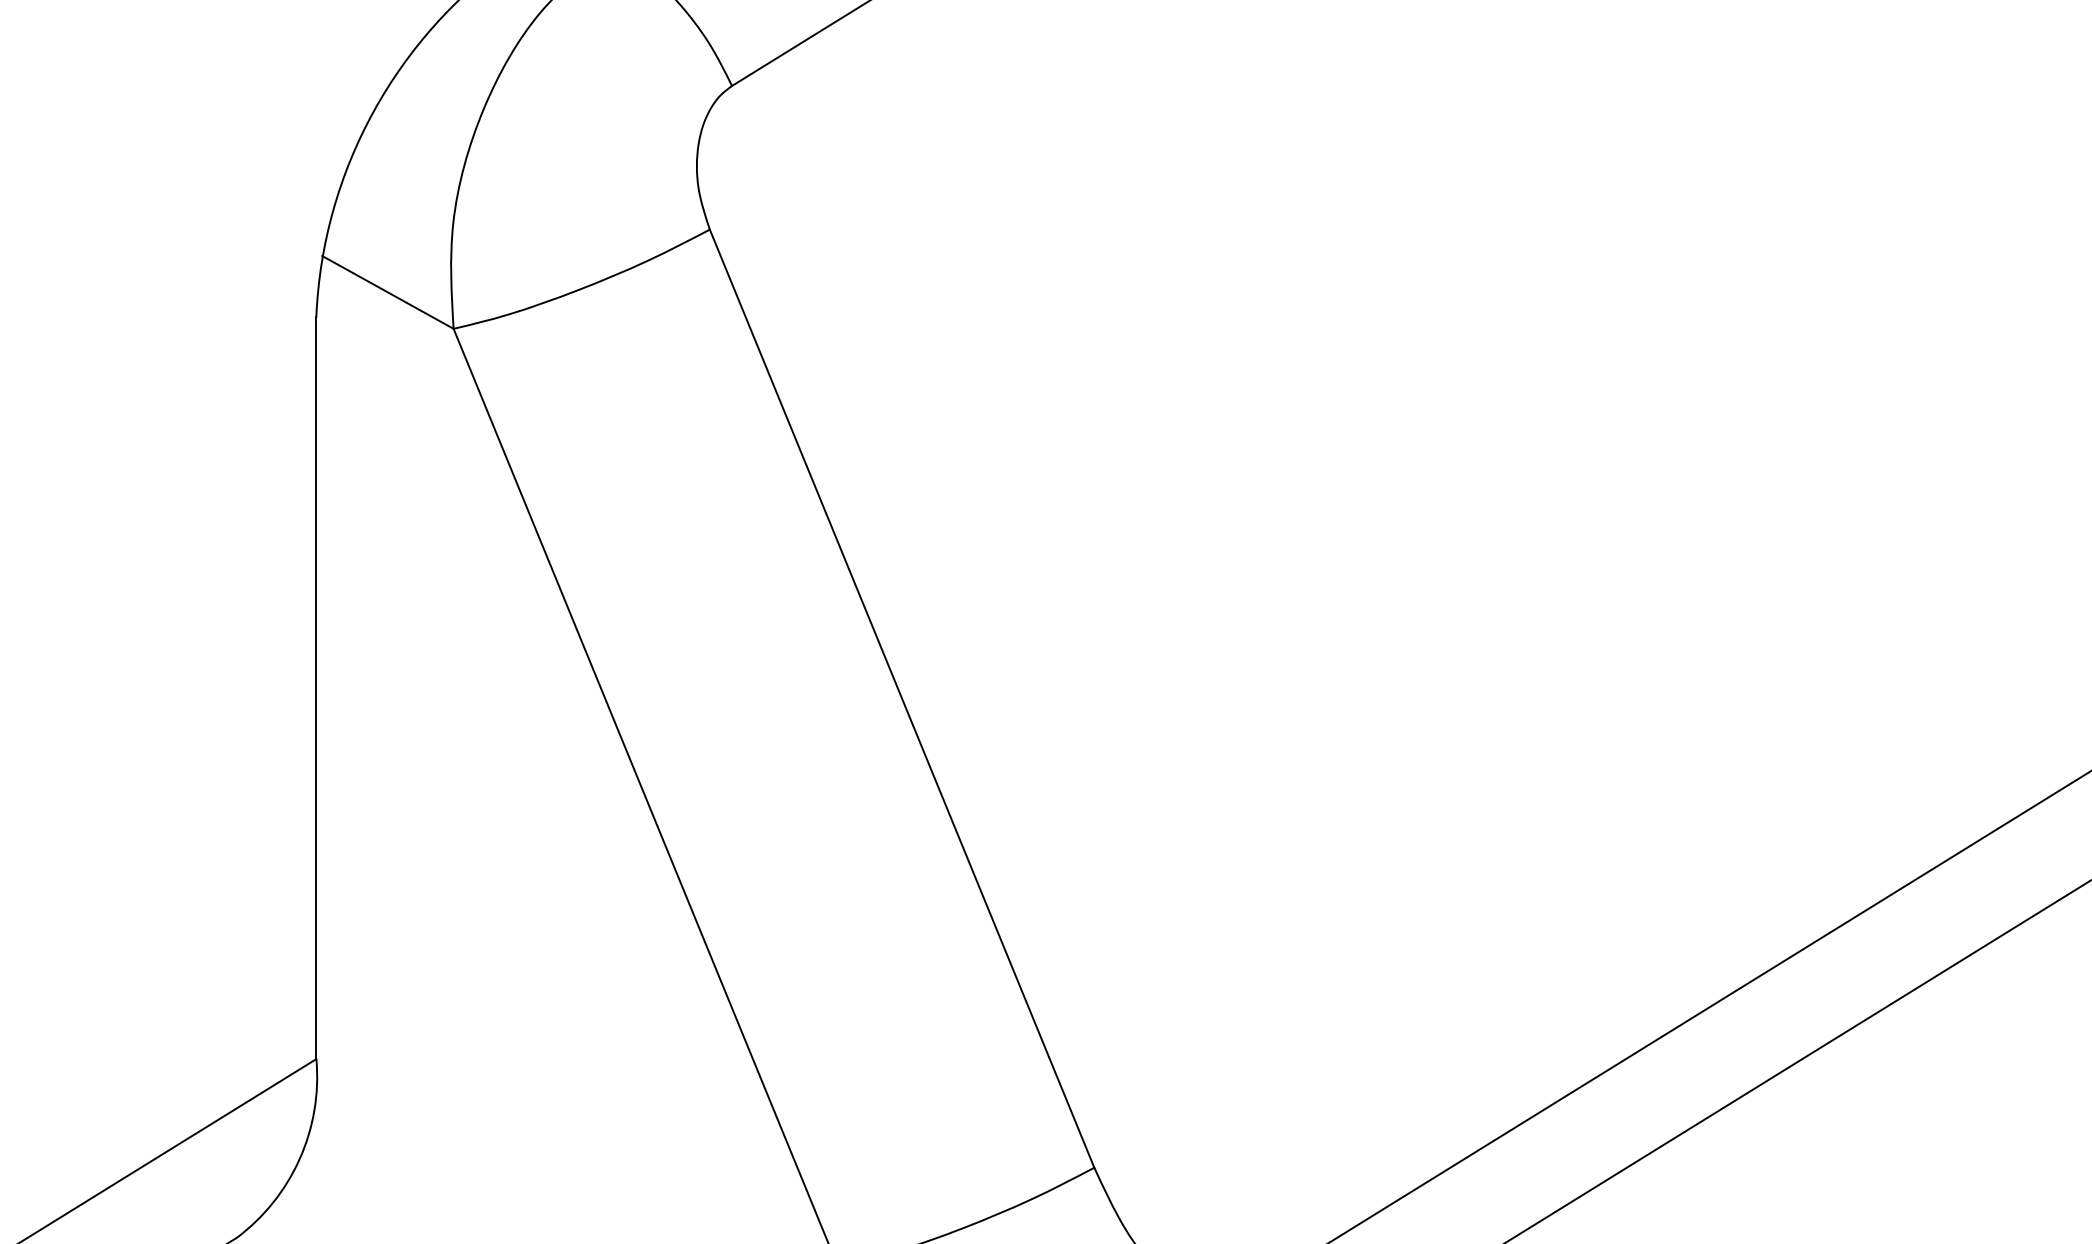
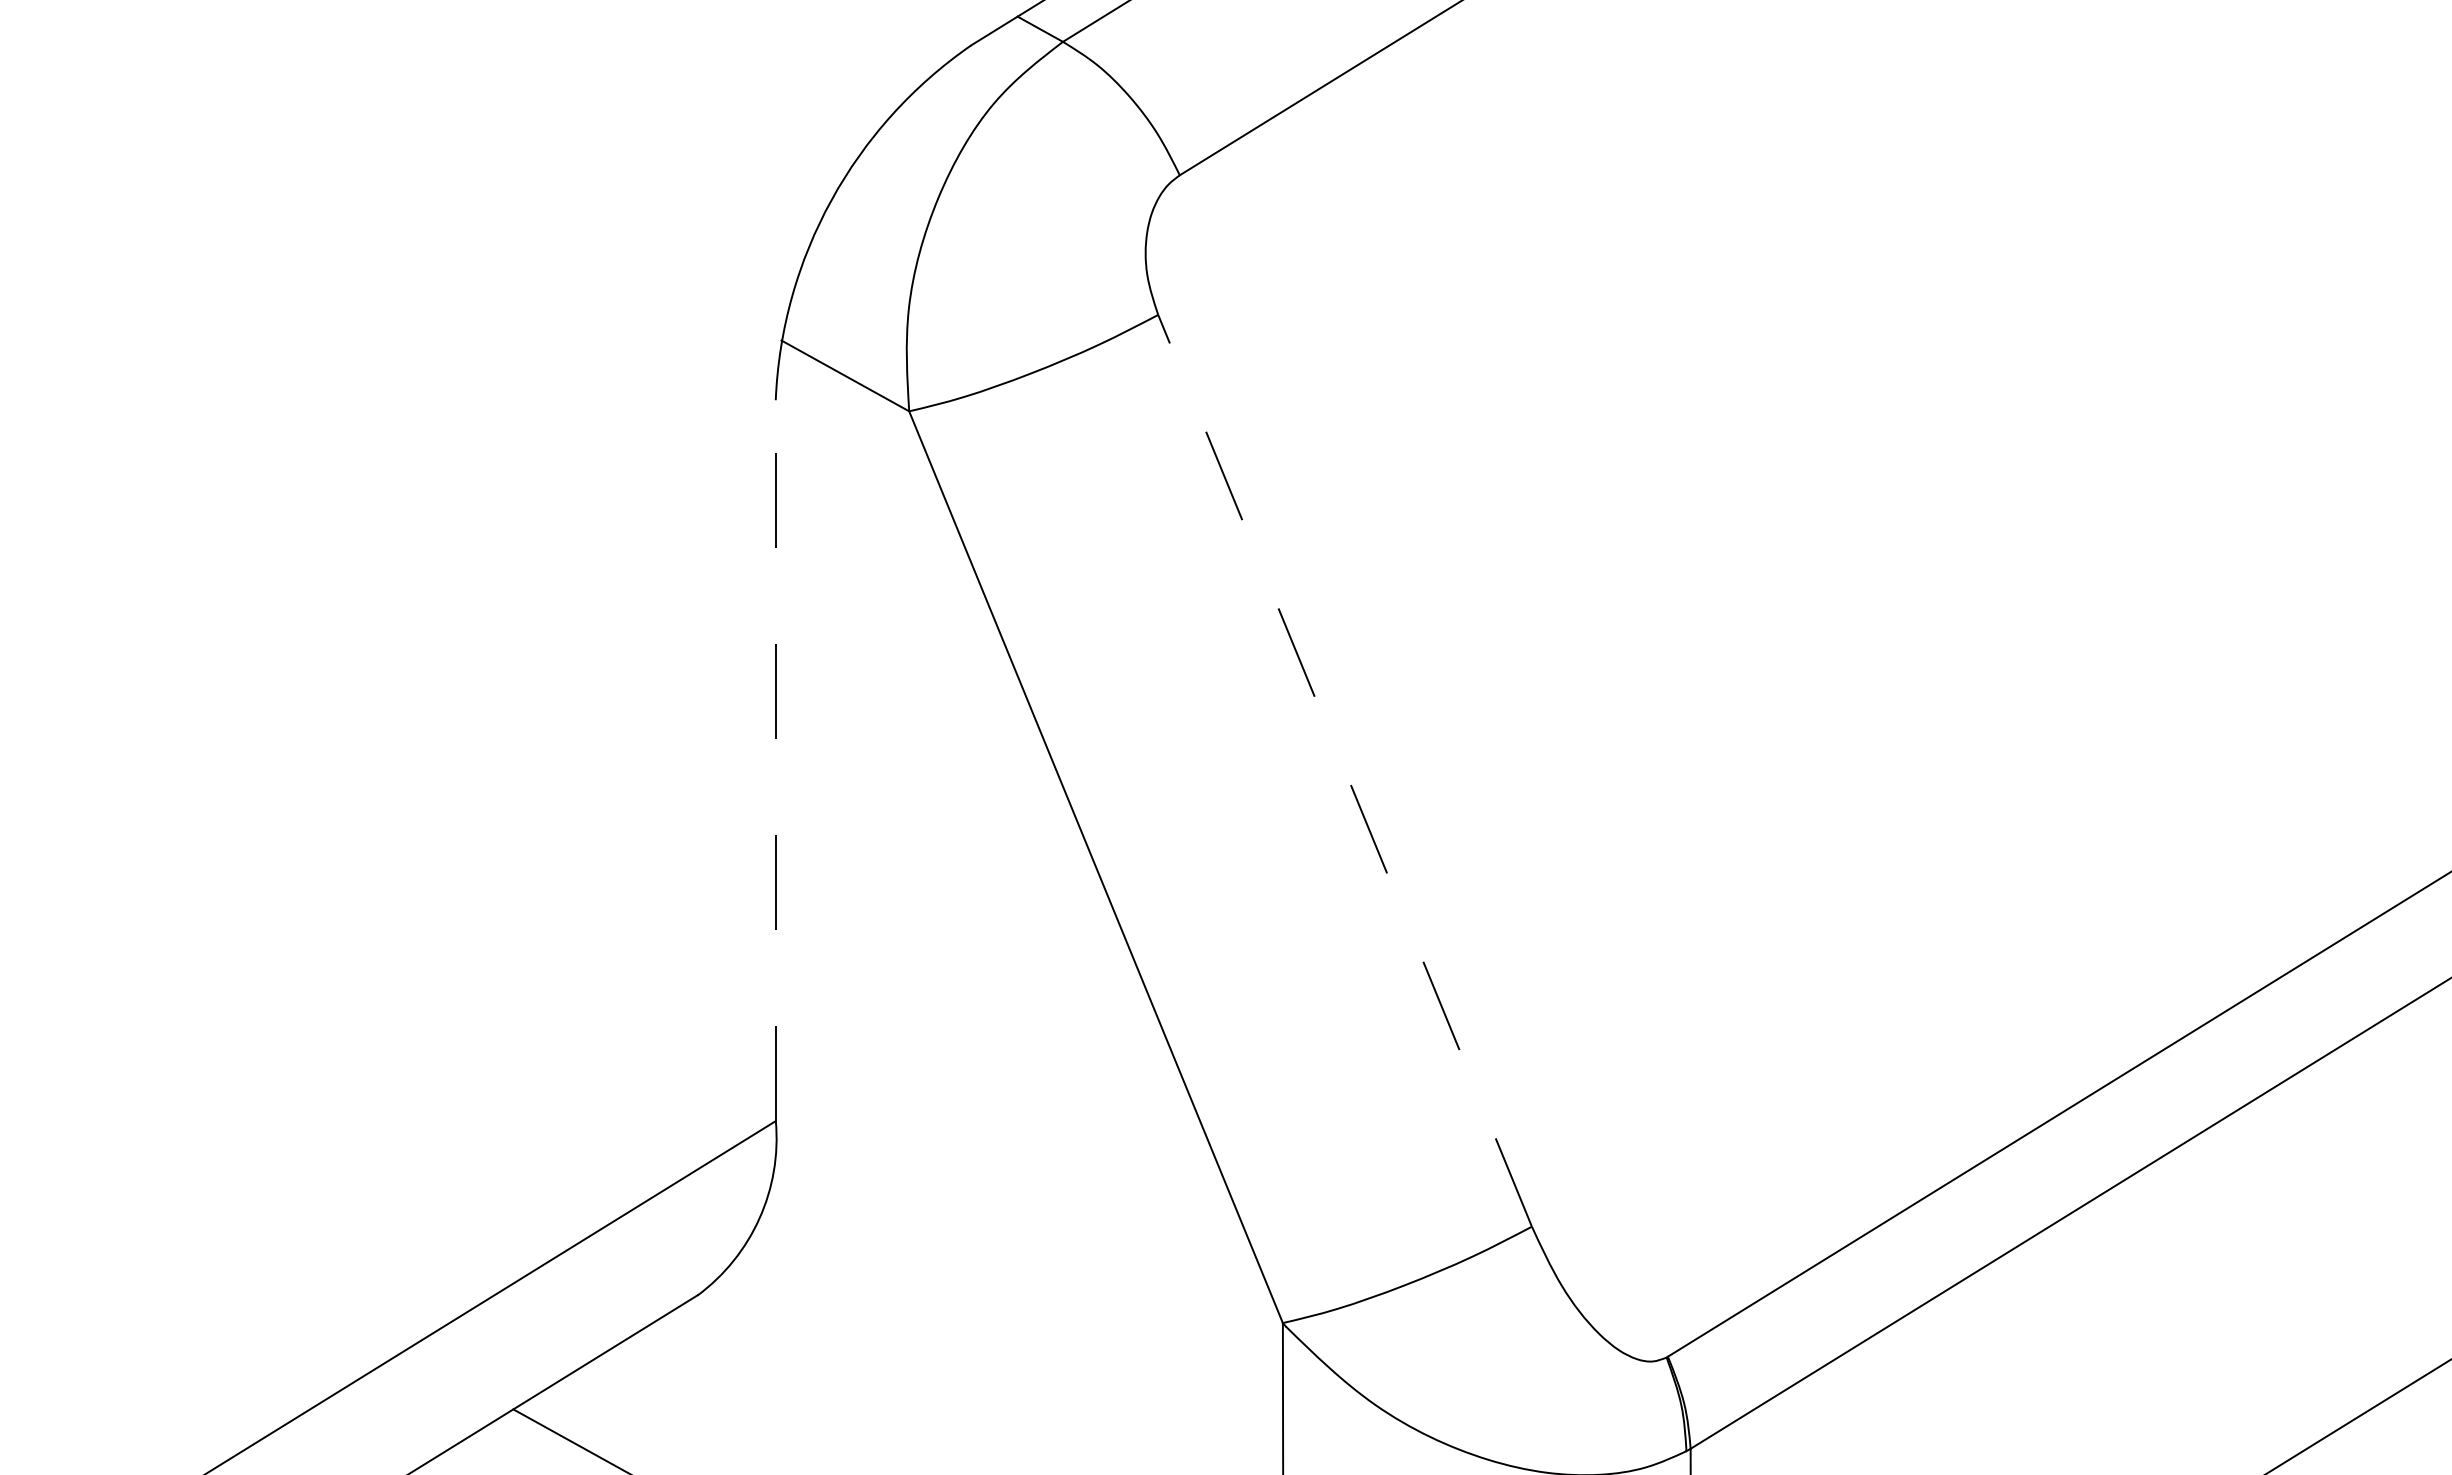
line: (316, 688) -> (775, 760), solid -> dashed
line: (902, 698) -> (1345, 770), solid -> dashed

